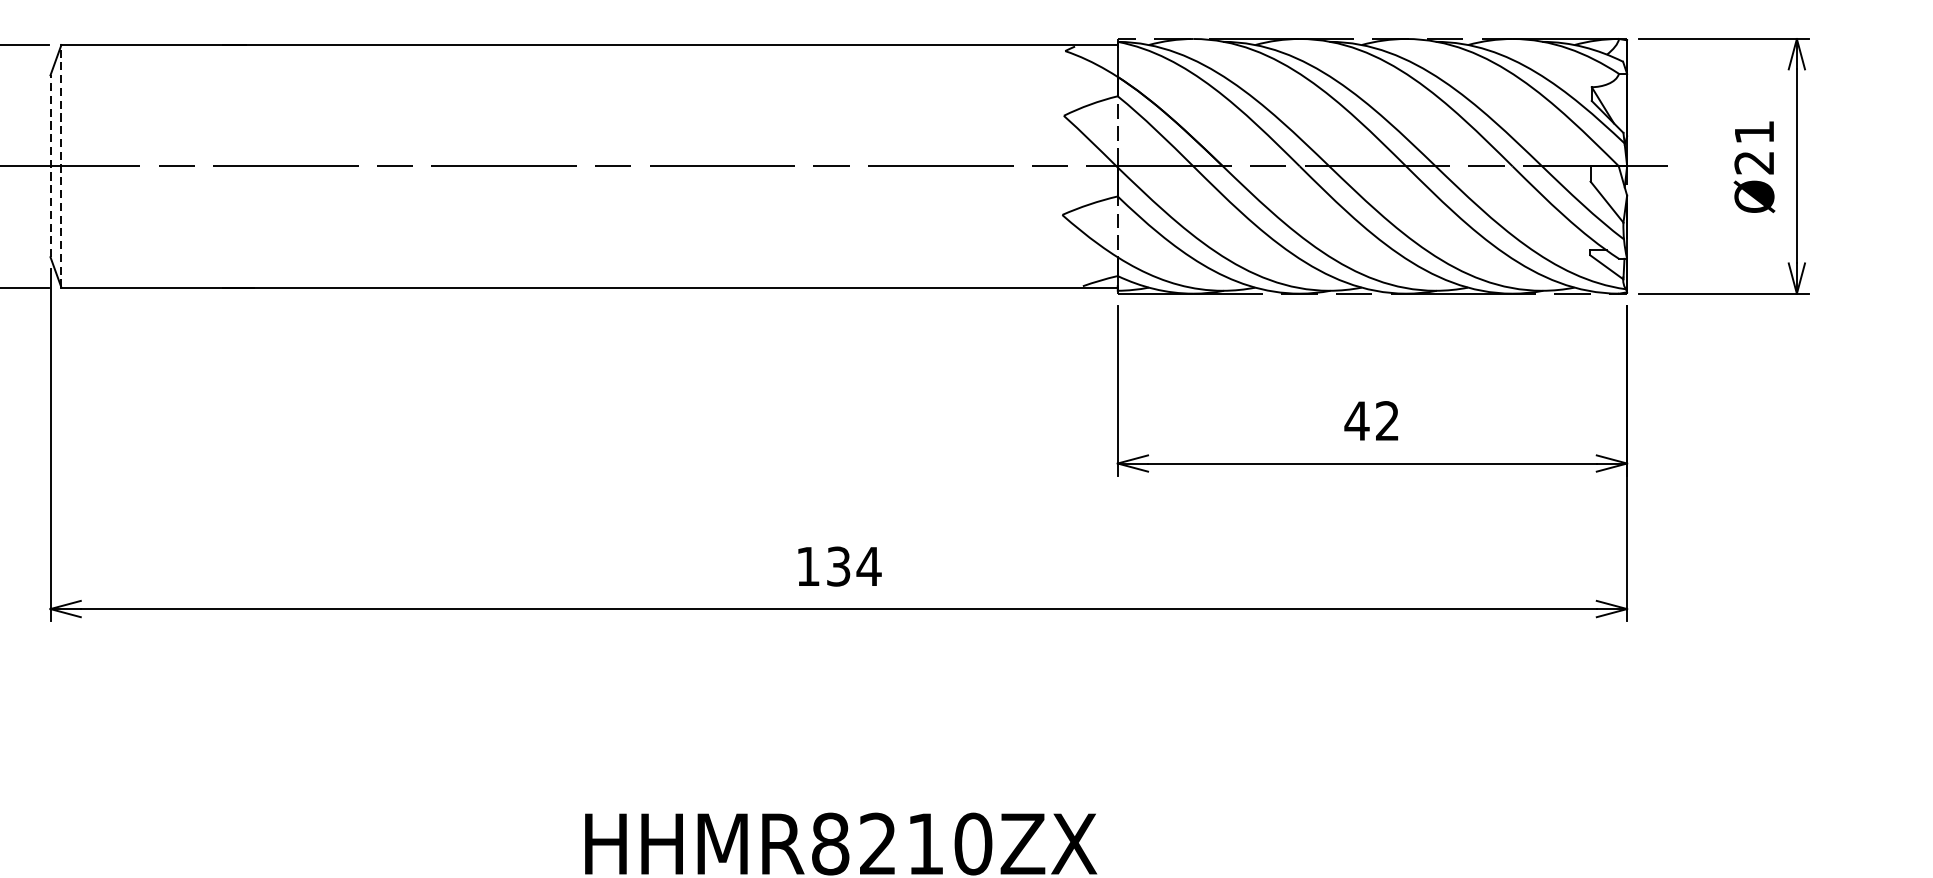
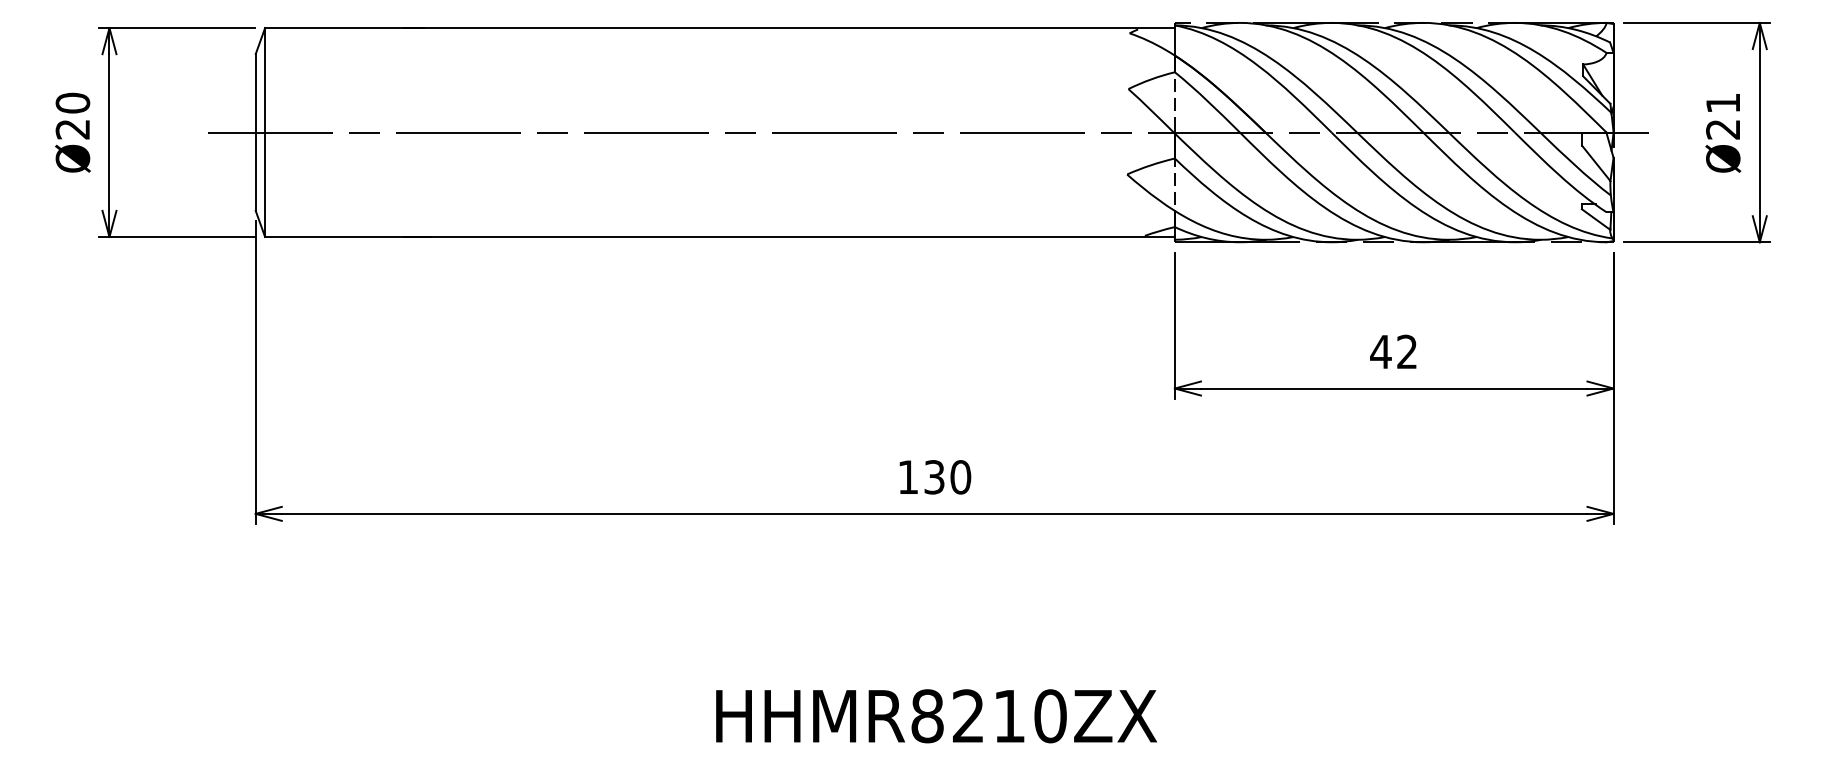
line: (50, 166) -> (255, 132), dashed -> solid
line: (61, 166) -> (265, 132), dashed -> solid
text: (868, 566) -> (960, 477), 134 -> 130

